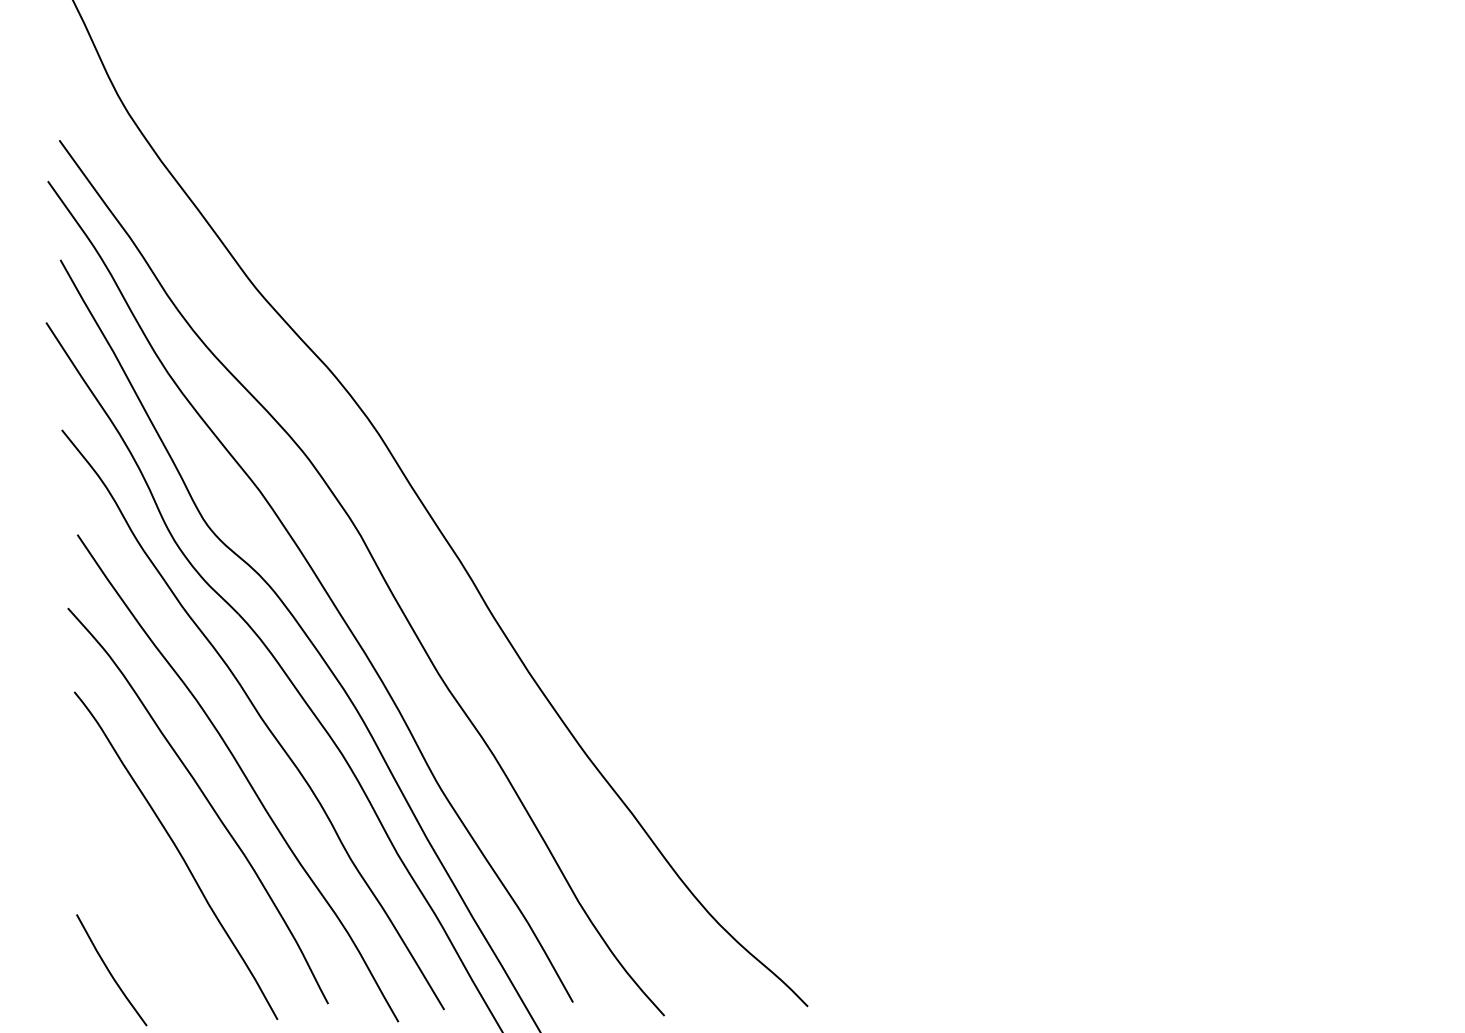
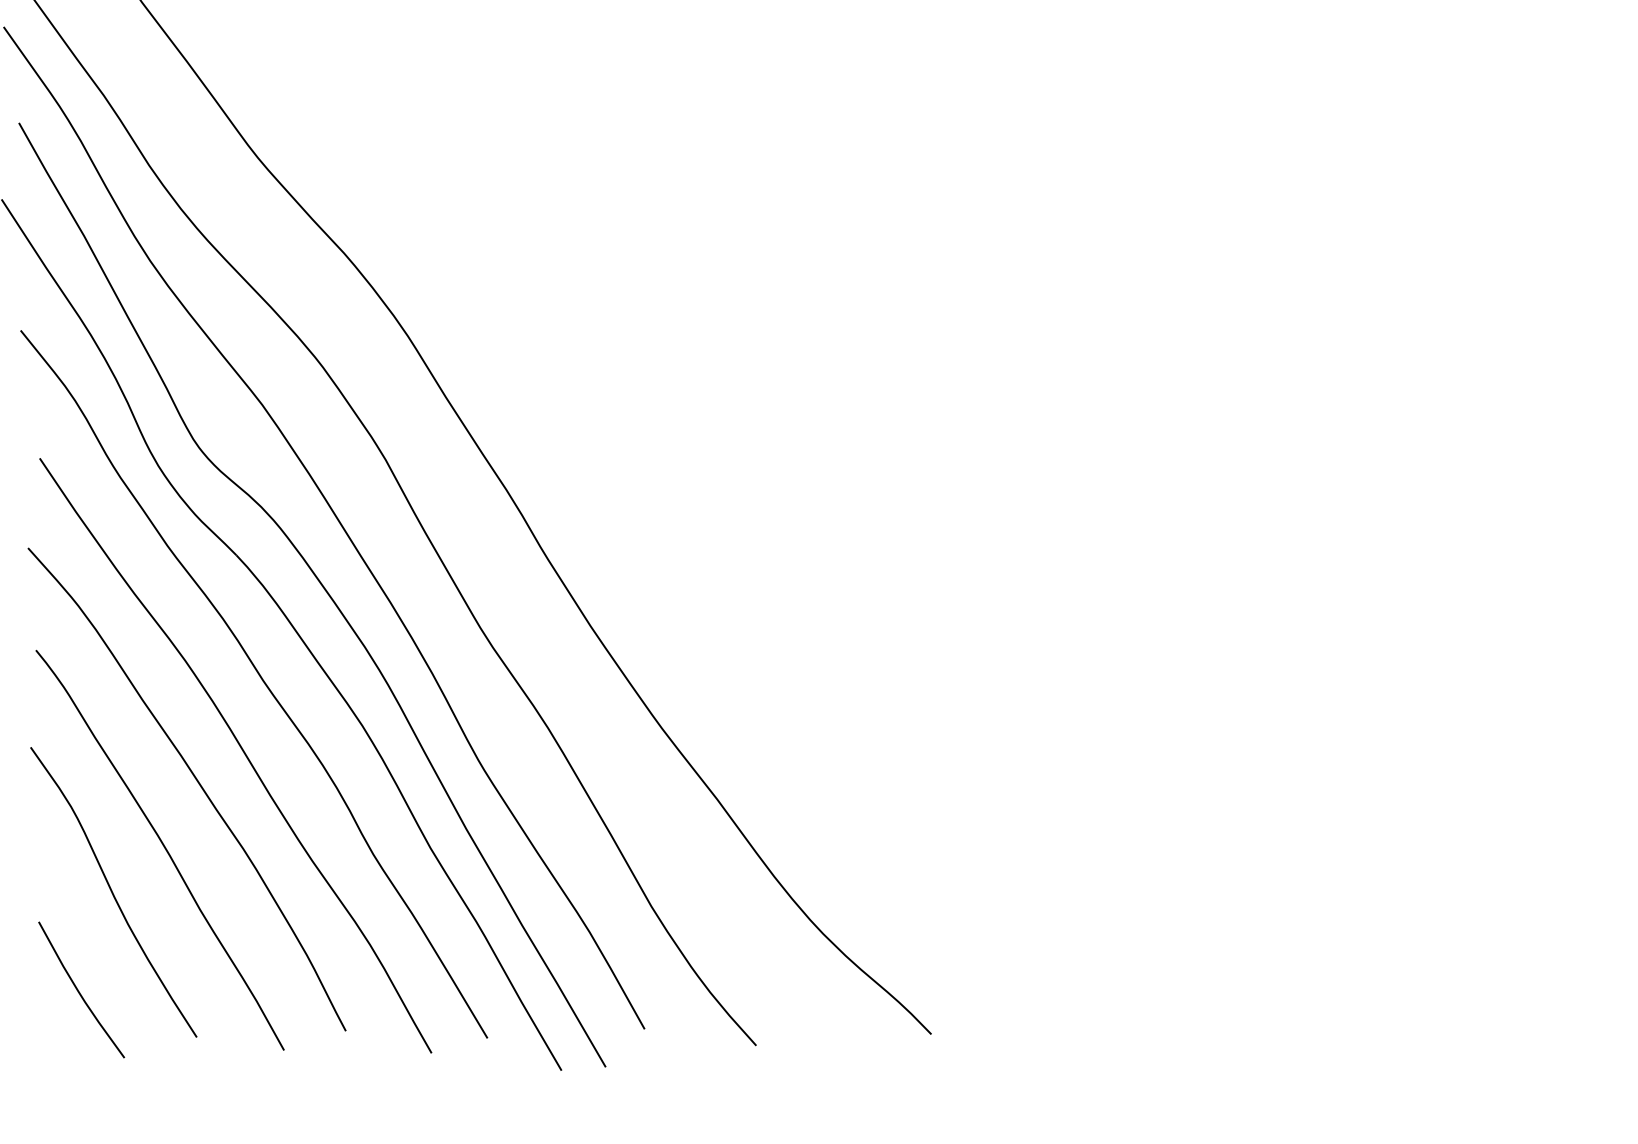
curve: (137, 890) -> (113, 892), added

